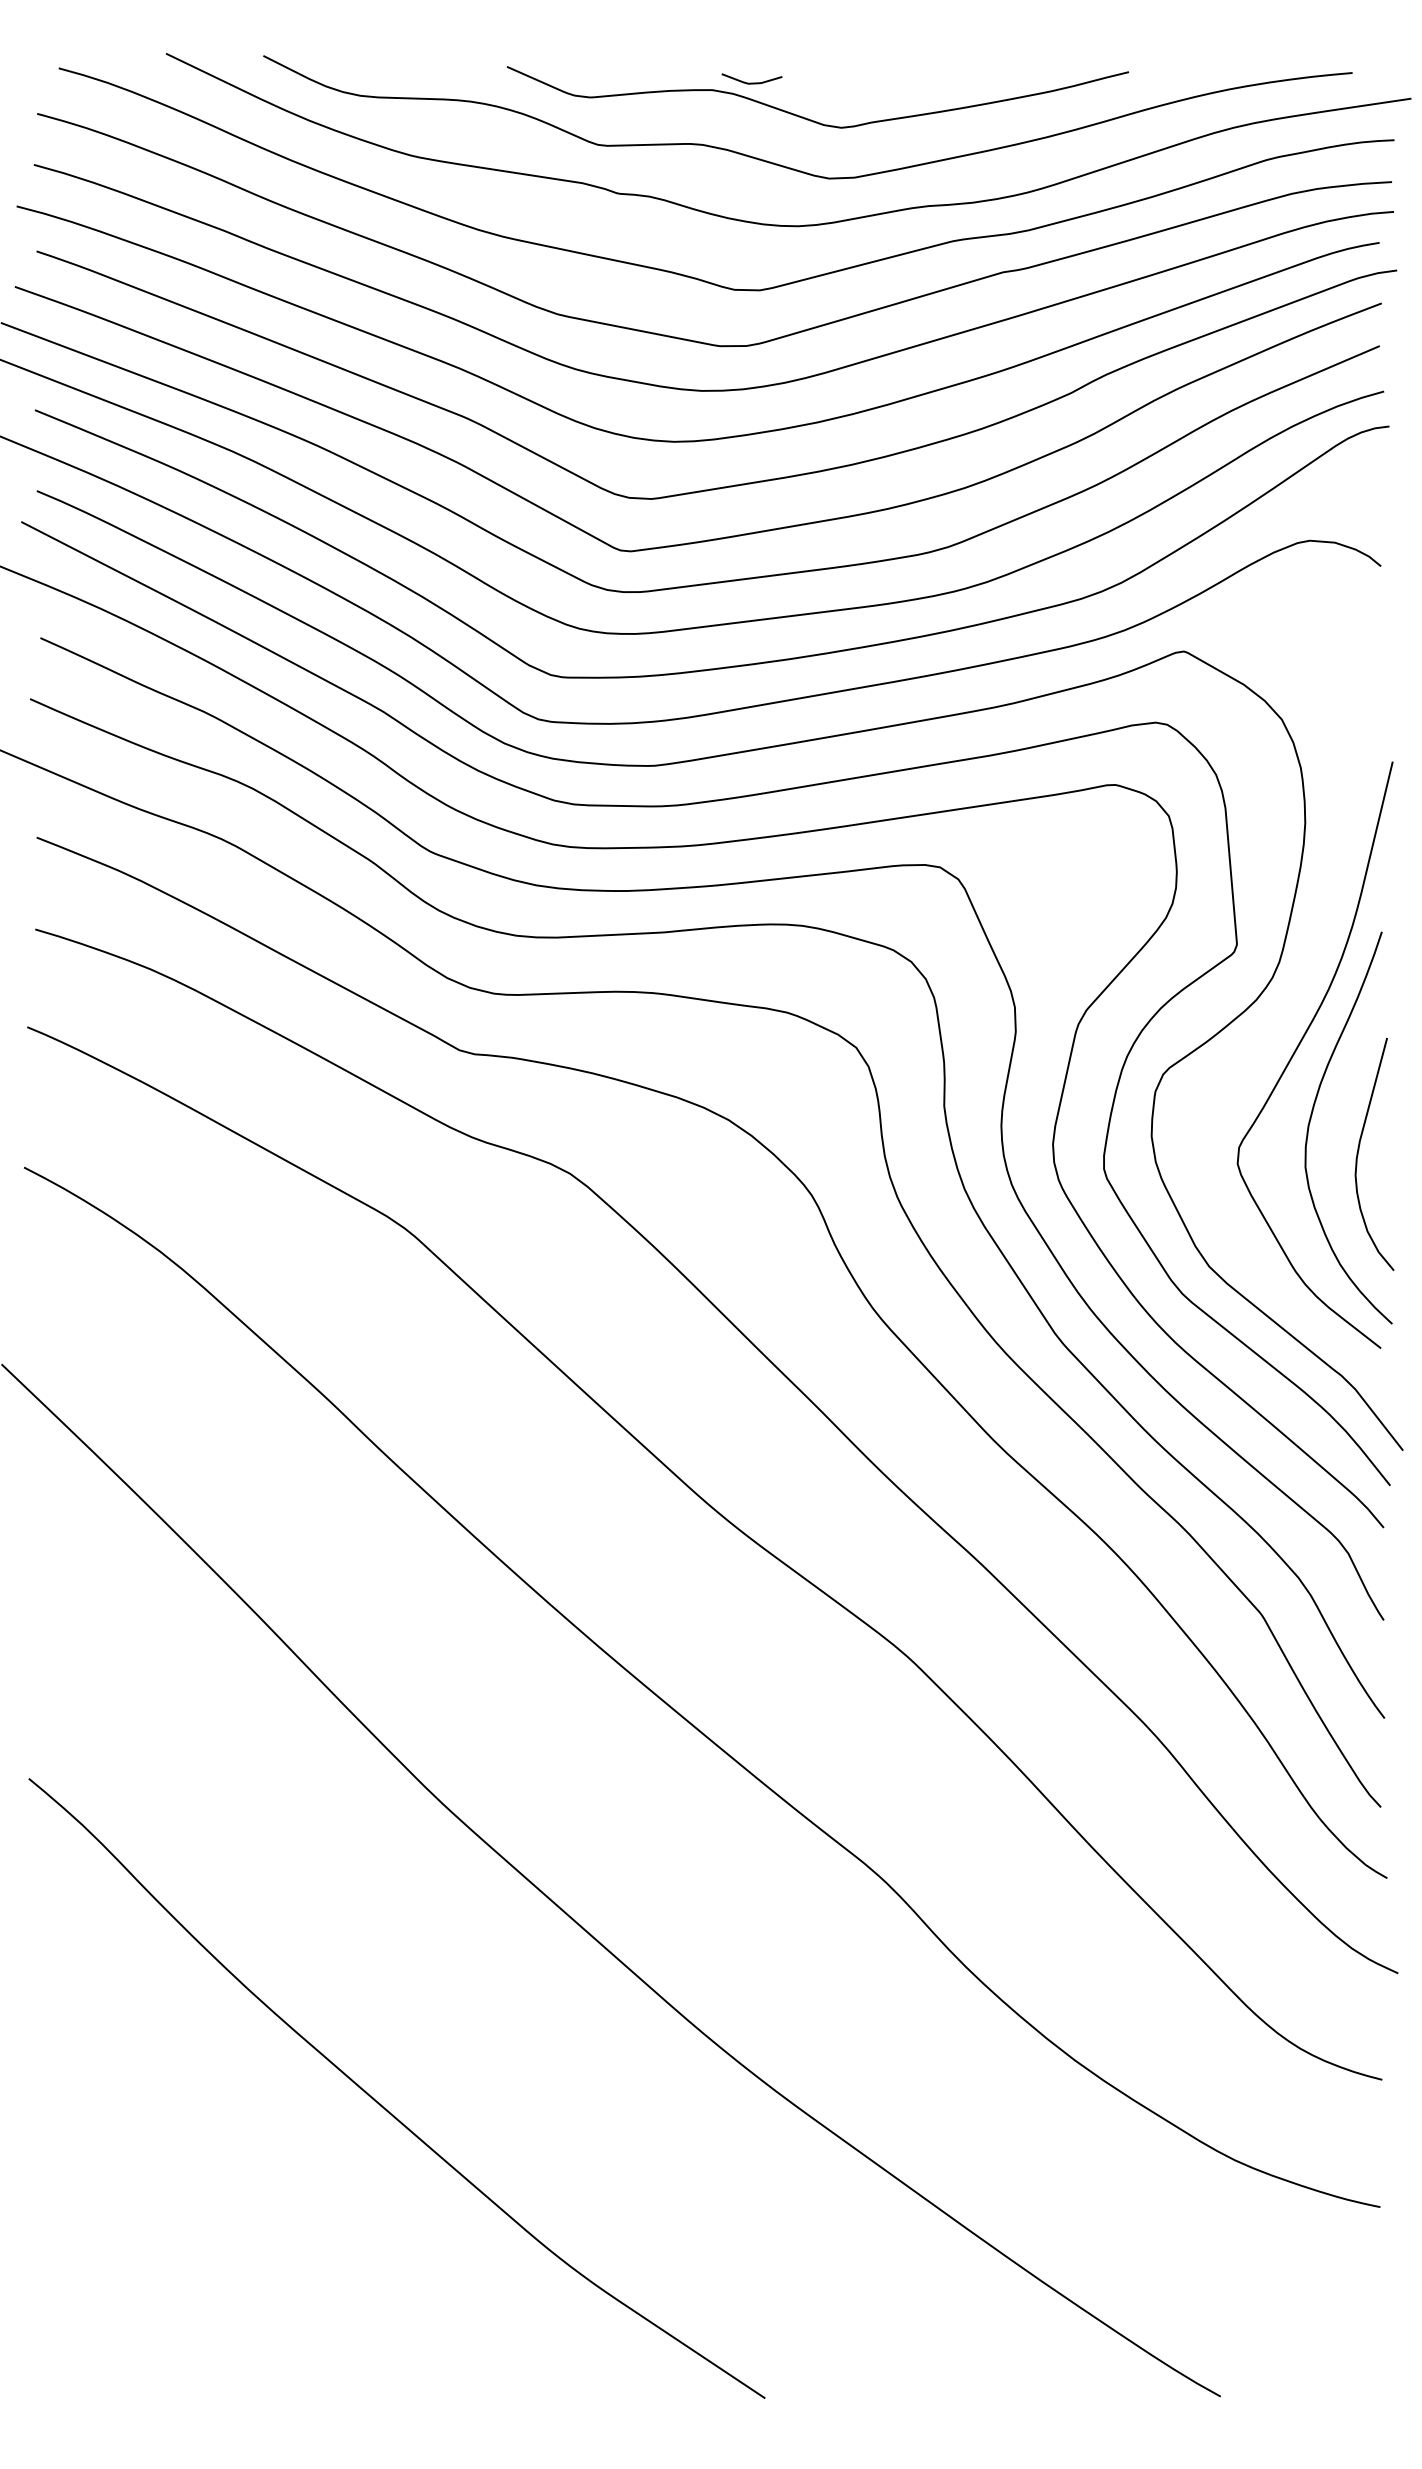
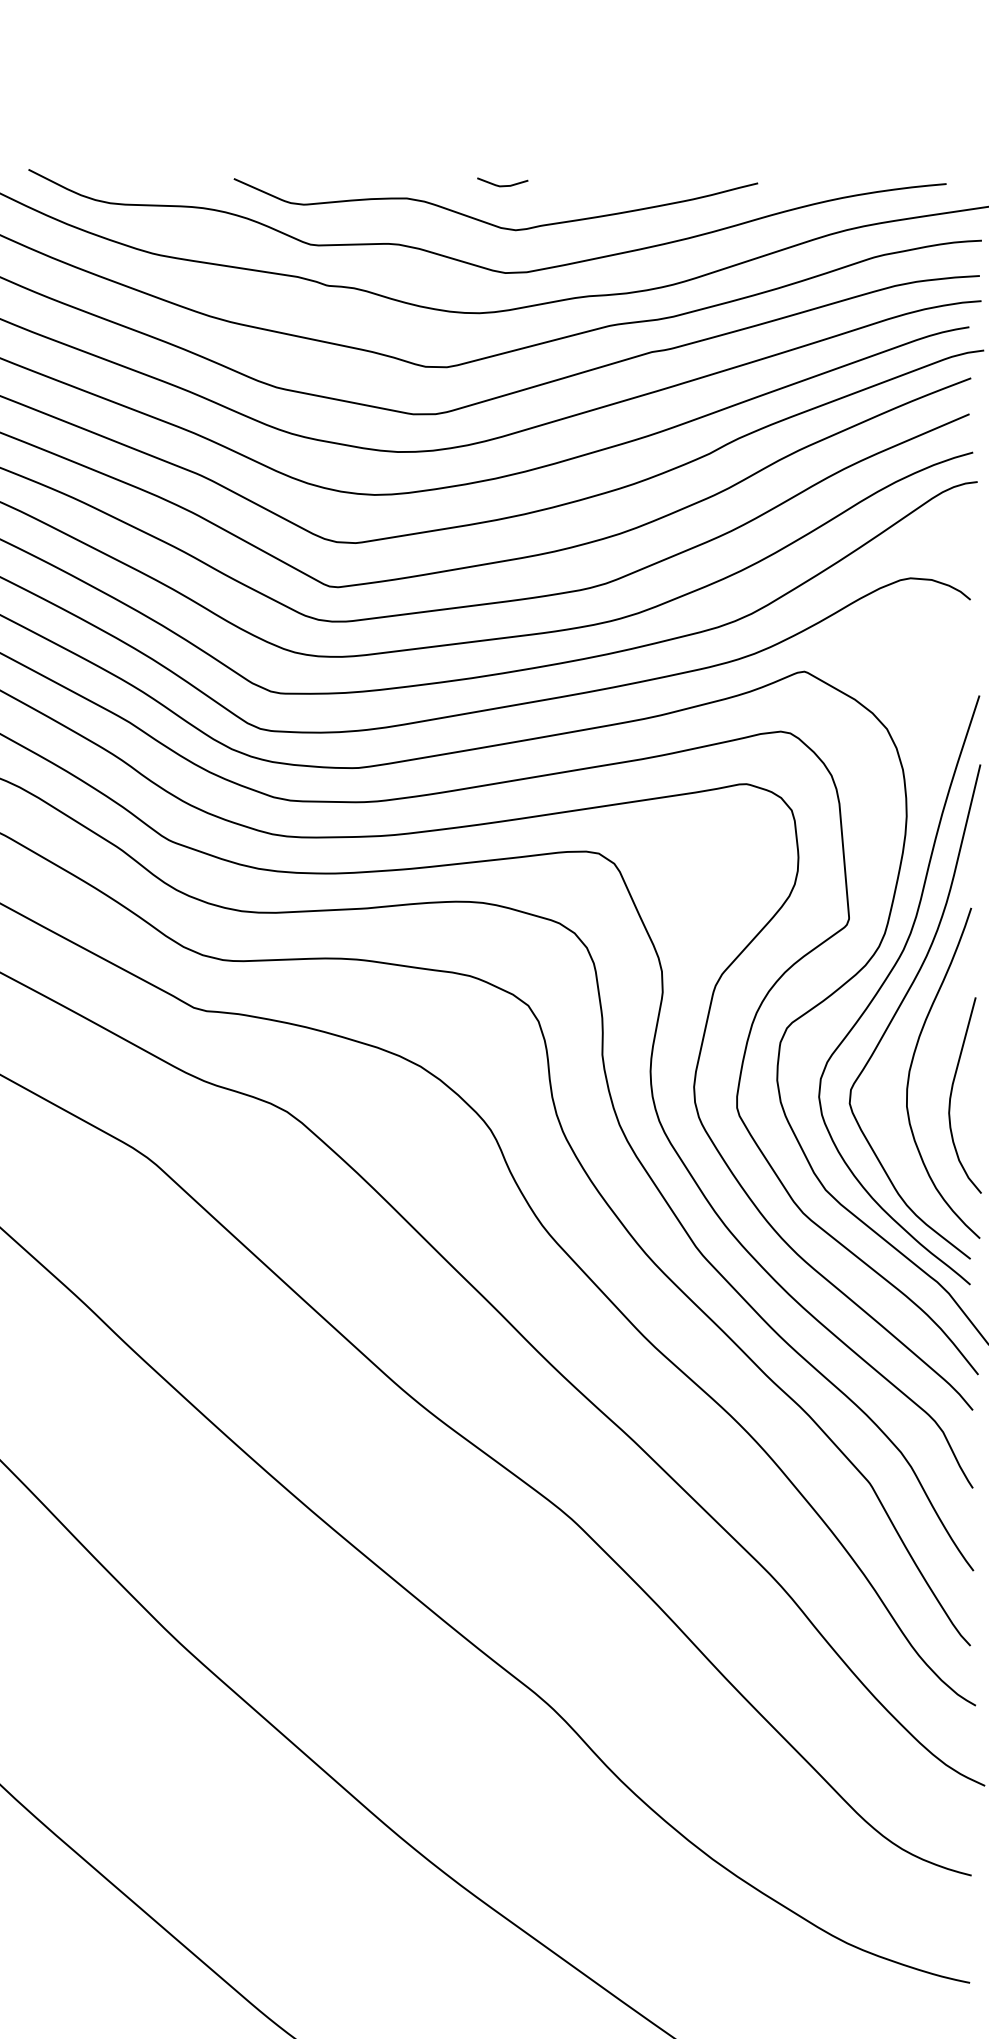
line: (751, 82) -> (502, 185), moved
curve: (1281, 1017) -> (886, 980), added

